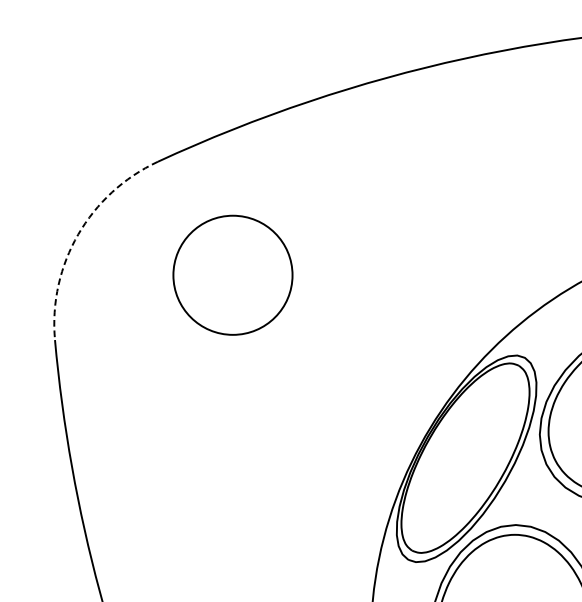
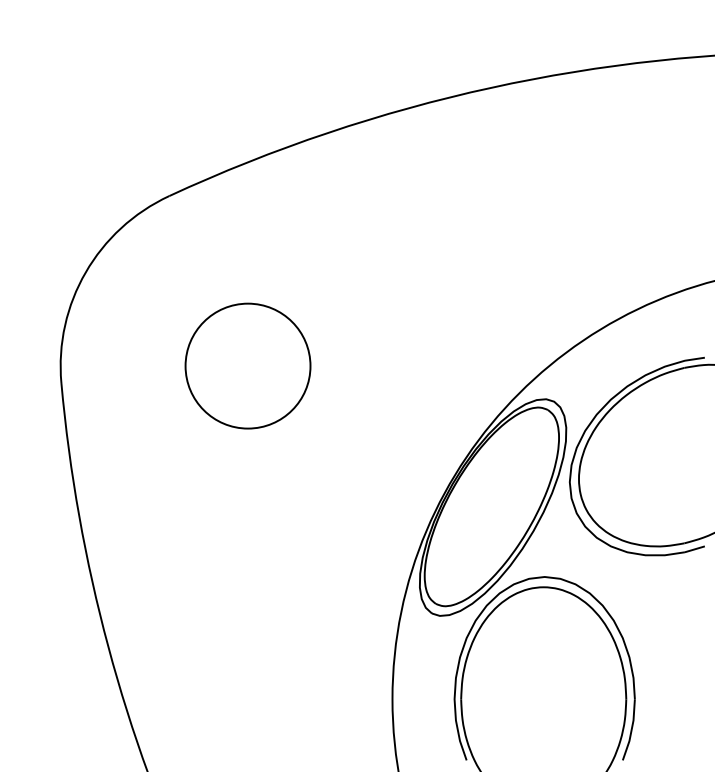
arc: (77, 234) -> (85, 272), dashed -> solid
circle: (232, 274) -> (247, 365), moved

